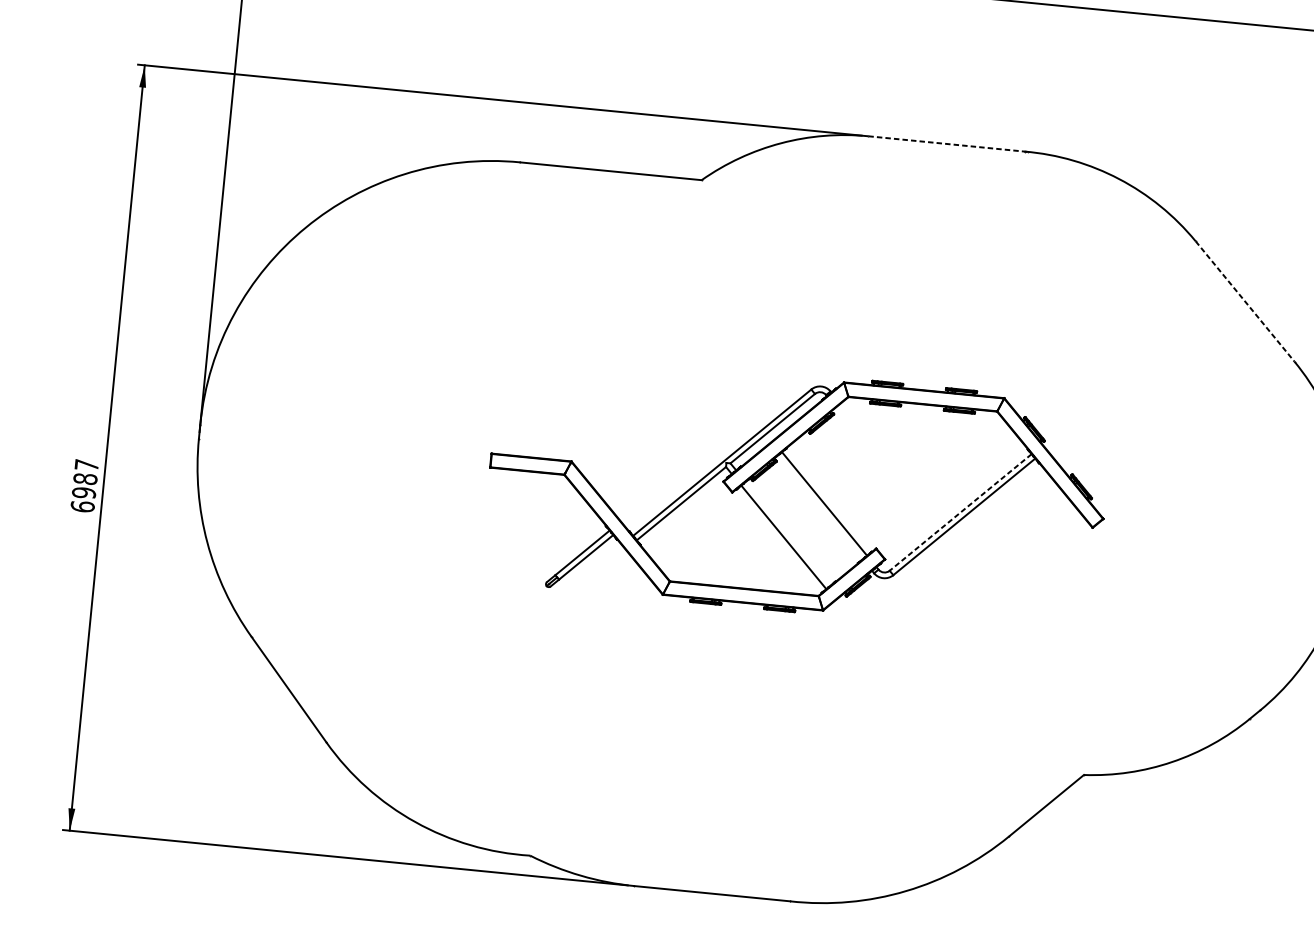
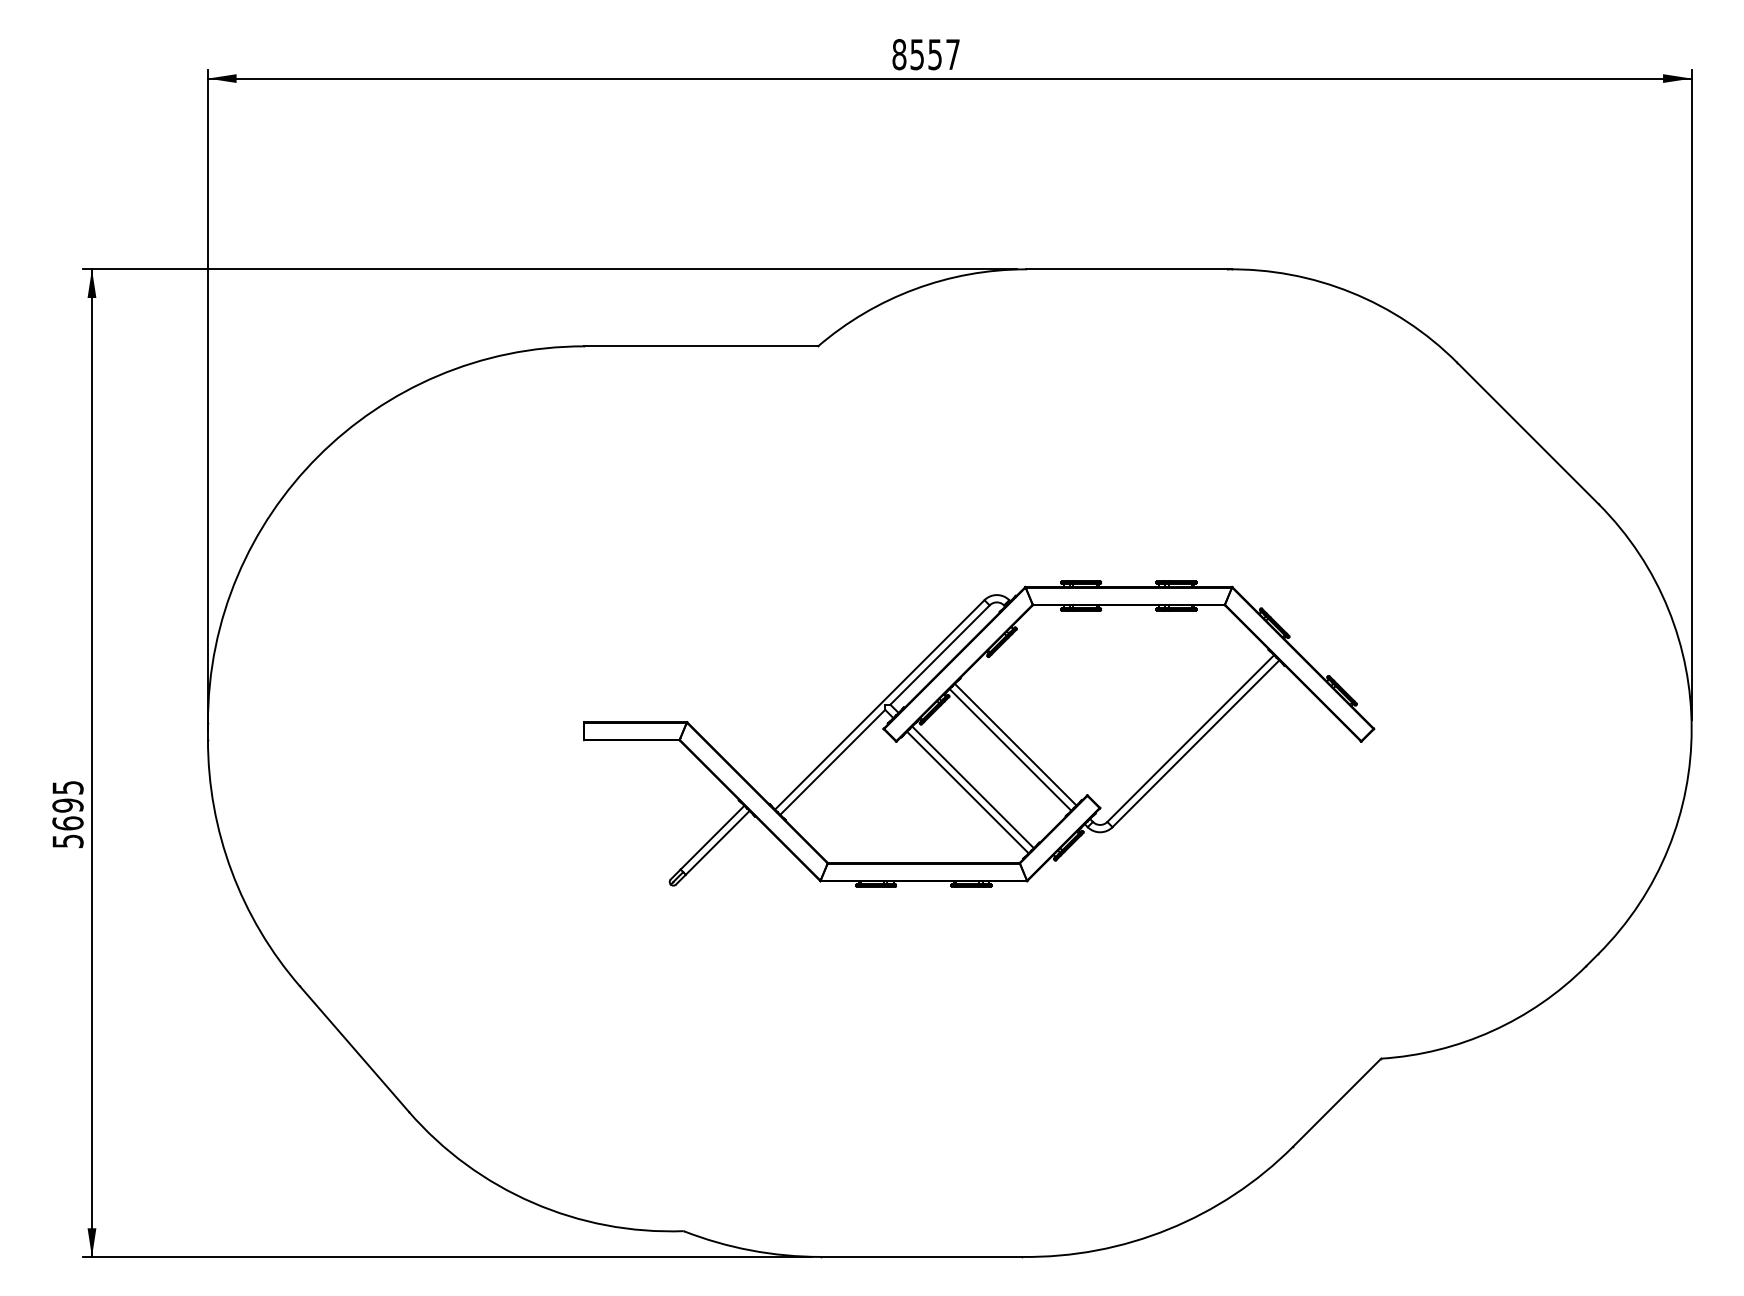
line: (948, 144) -> (1129, 269), dashed -> solid
line: (1245, 301) -> (1528, 433), dashed -> solid
text: (84, 485) -> (67, 814), 6987 -> 5695
line: (820, 507) -> (1010, 749), added
line: (960, 512) -> (1190, 738), dashed -> solid
line: (787, 533) -> (972, 787), added

